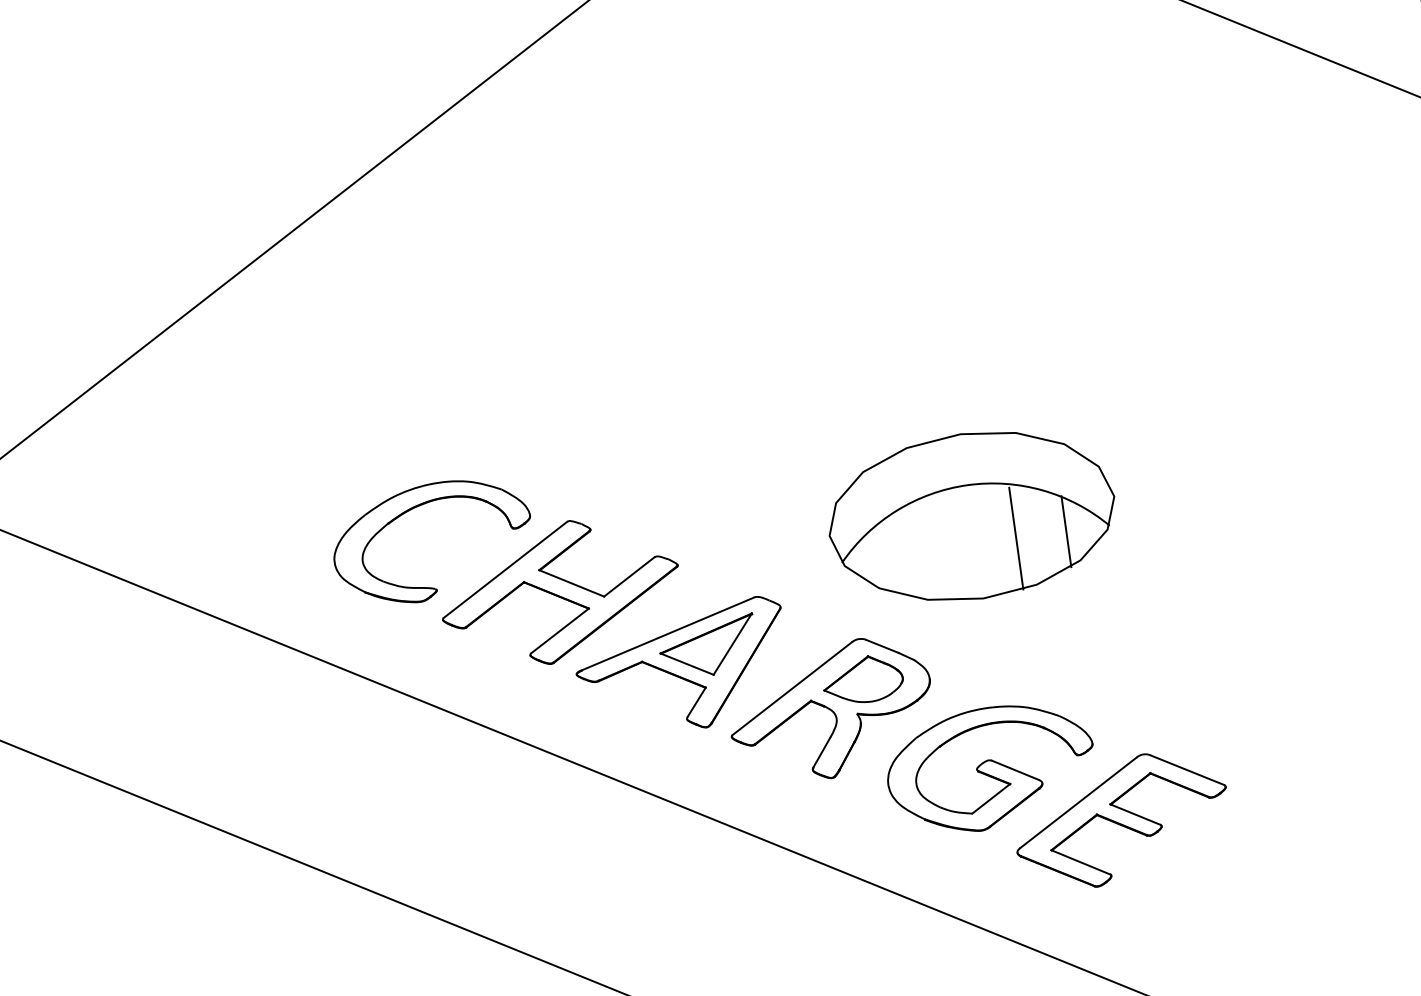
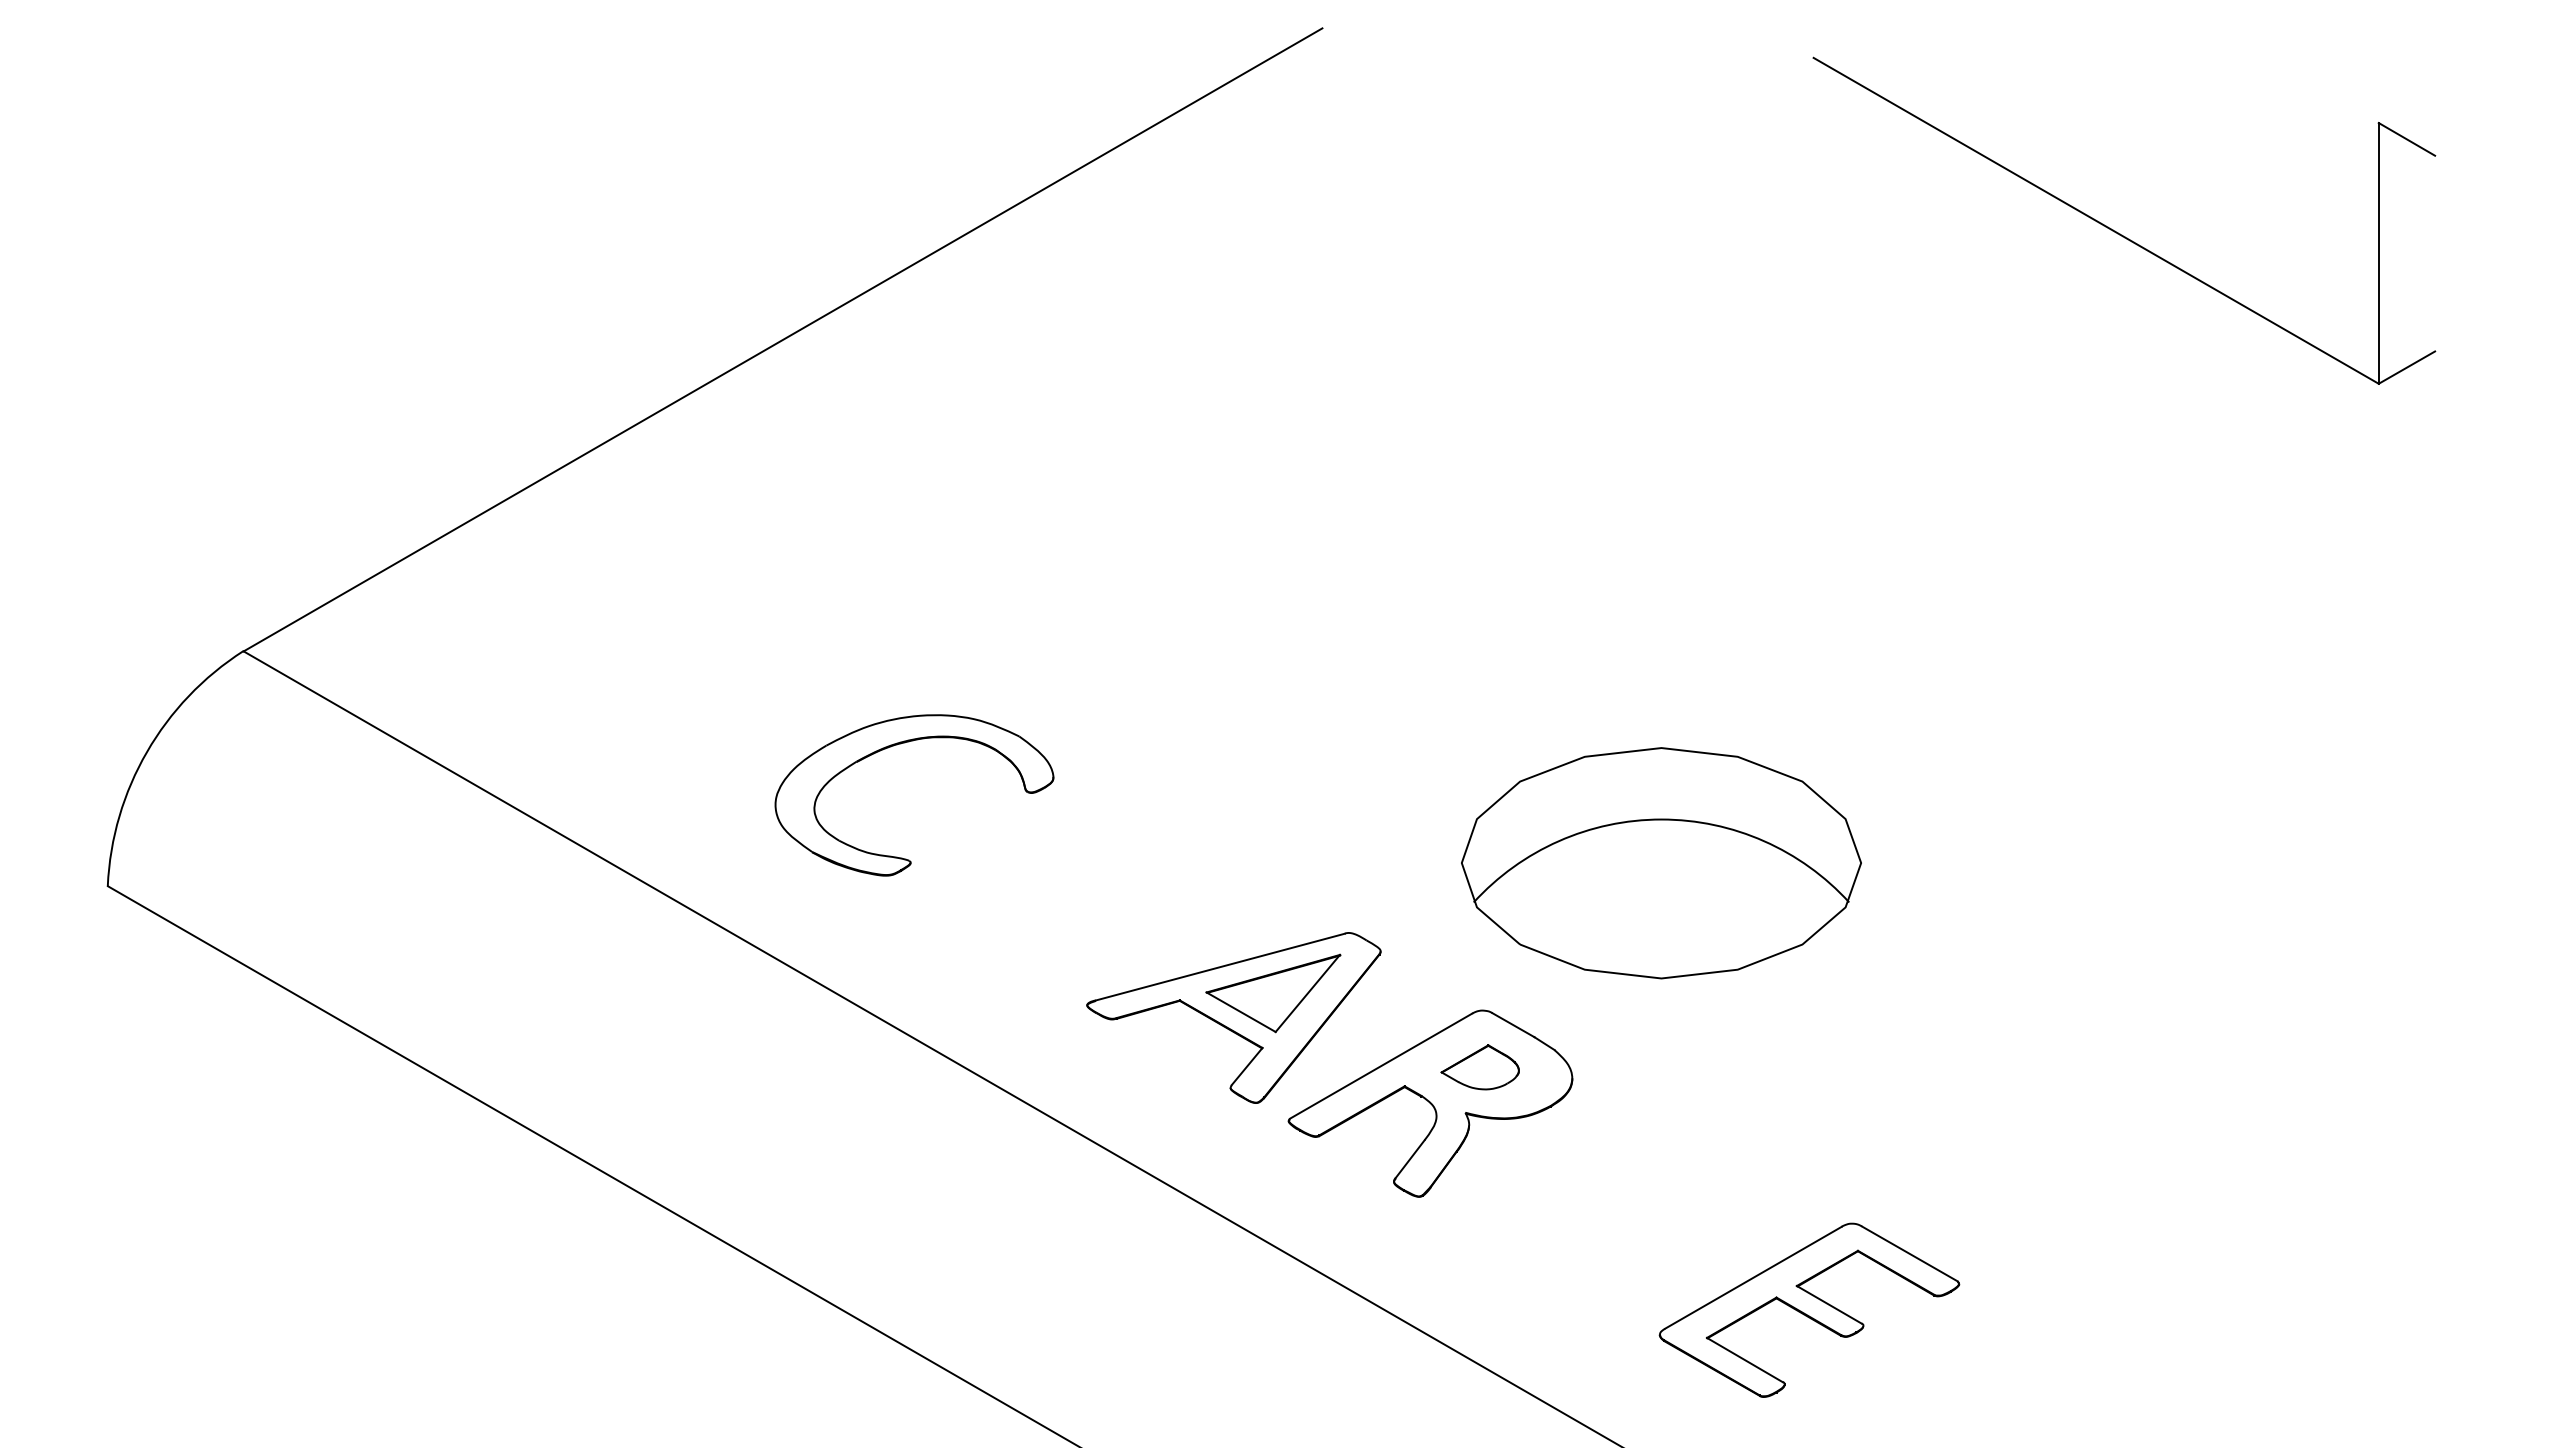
line: (1066, 531) -> (1788, 902), removed
line: (1016, 538) -> (1718, 902), removed
part: (560, 591) -> (1080, 888), removed
part: (863, 679) -> (1480, 1066), size x0.7
part: (990, 768) -> (1639, 1213), removed

